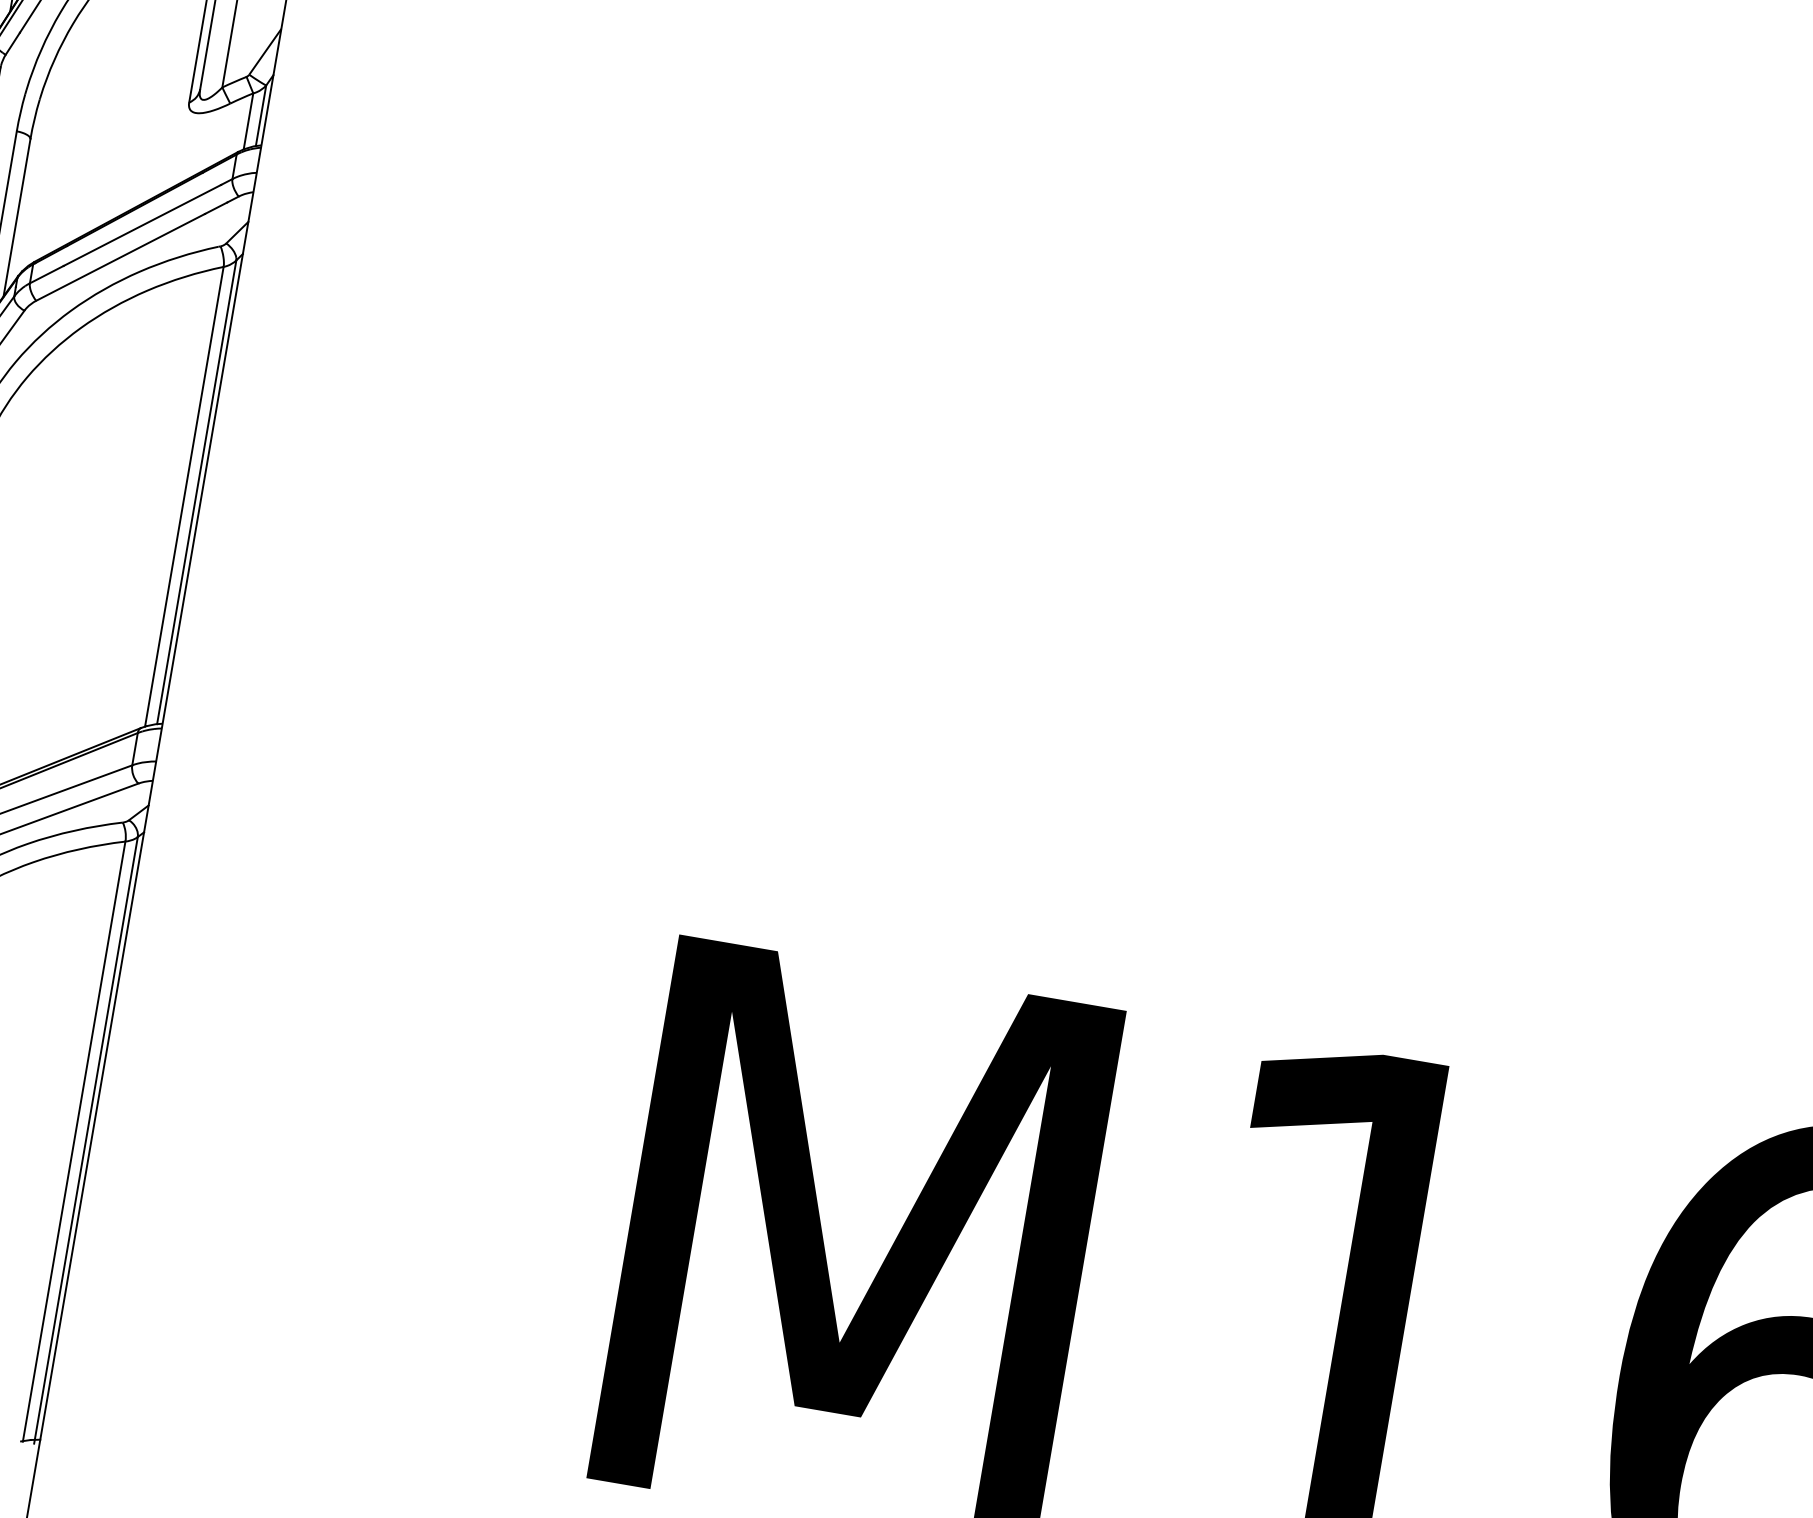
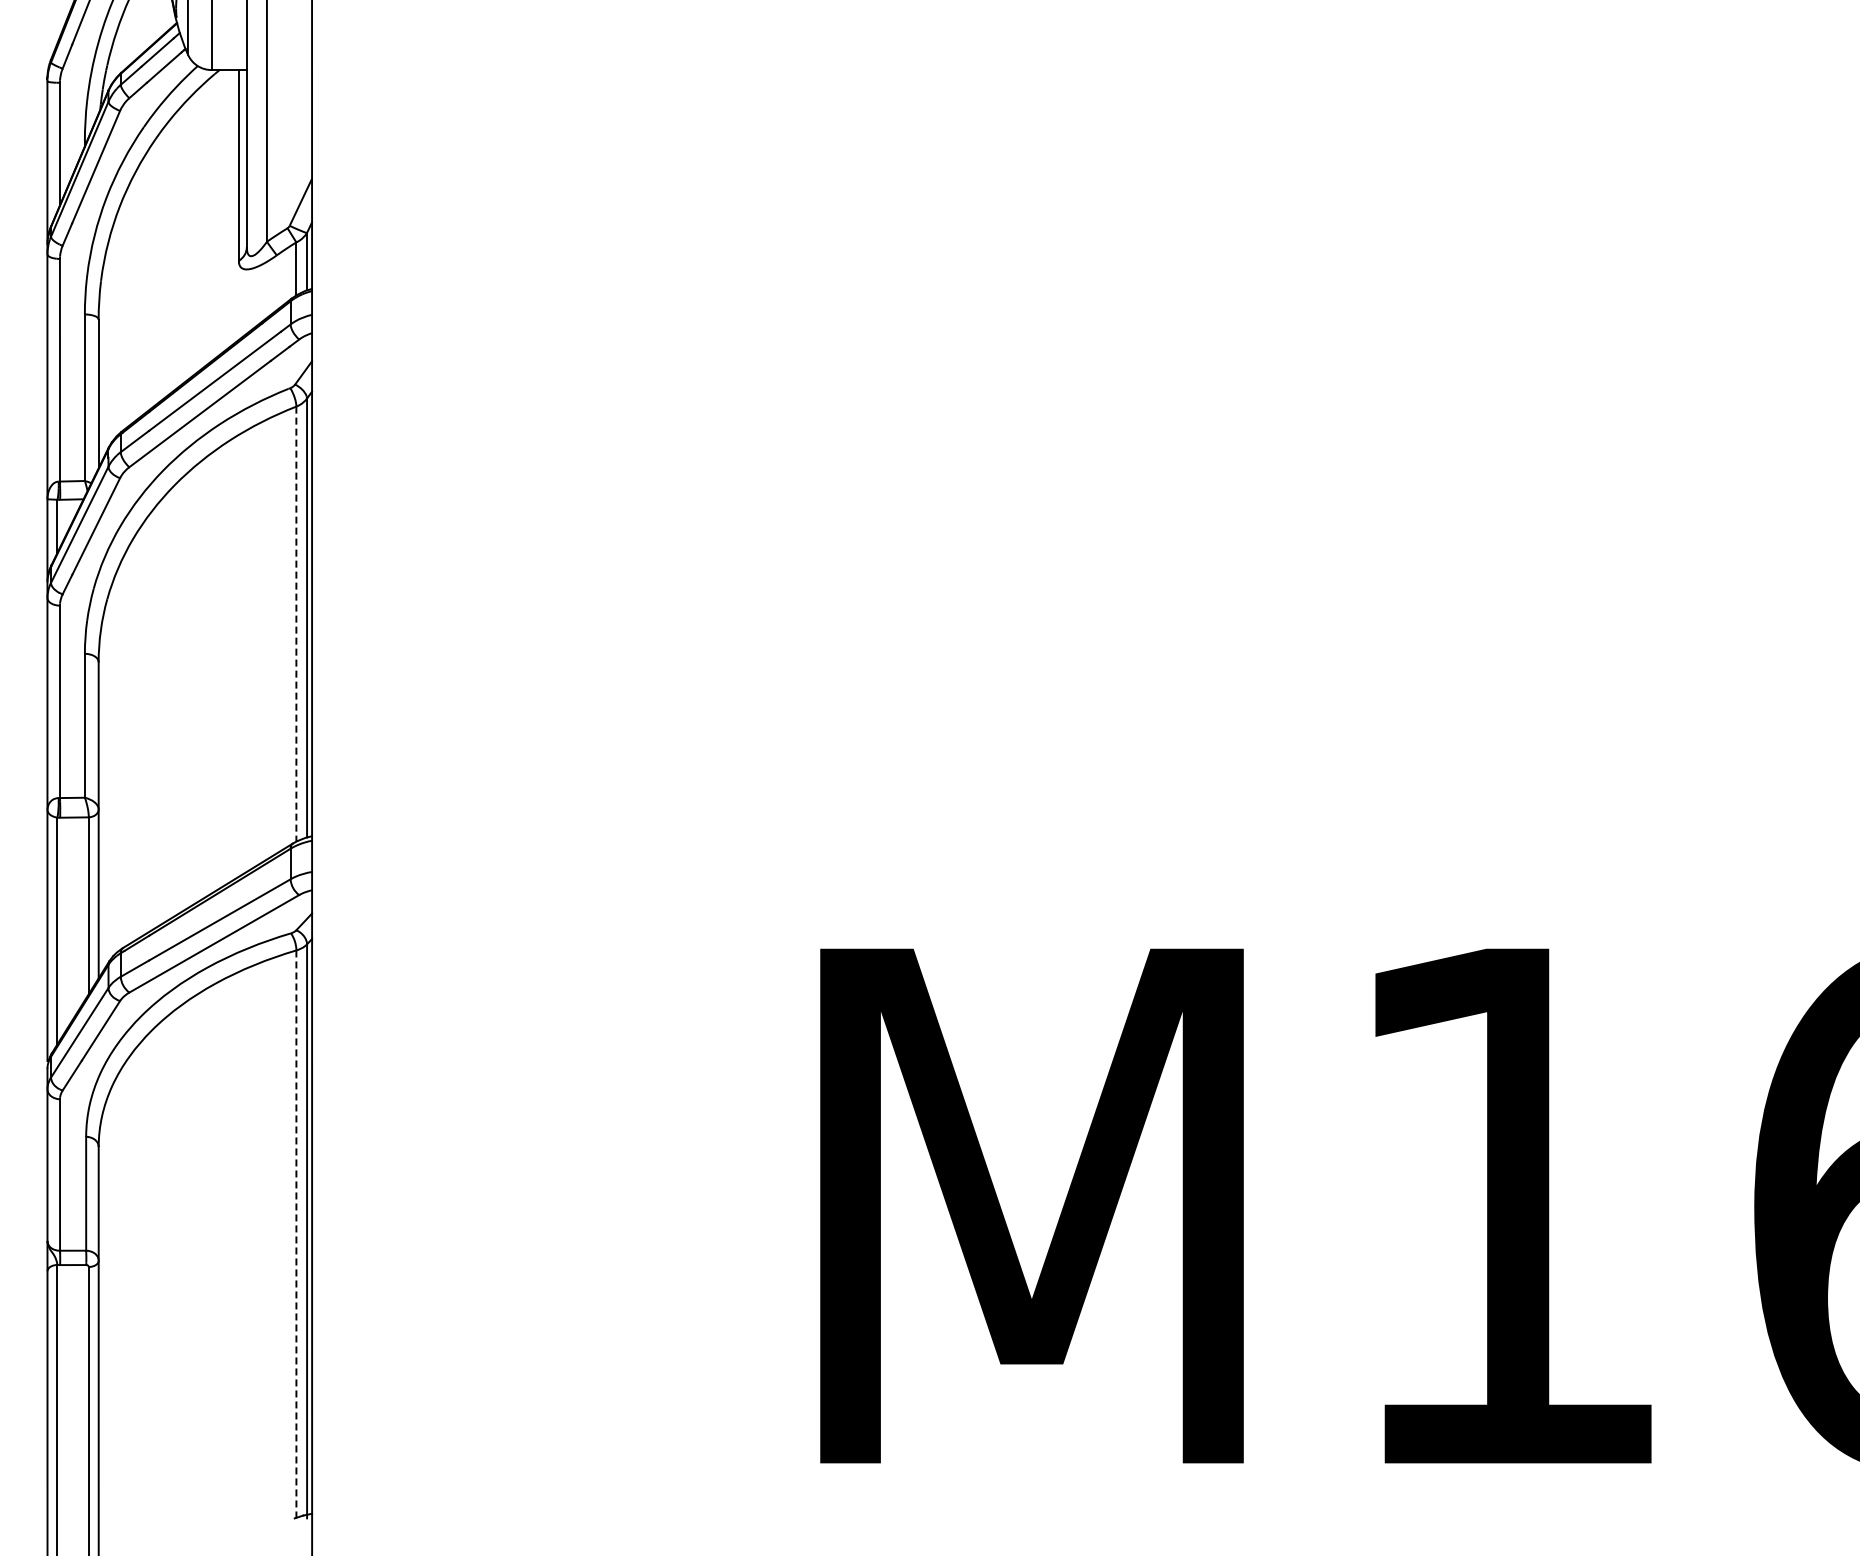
line: (184, 497) -> (296, 624), solid -> dashed
line: (74, 1141) -> (296, 1234), solid -> dashed

